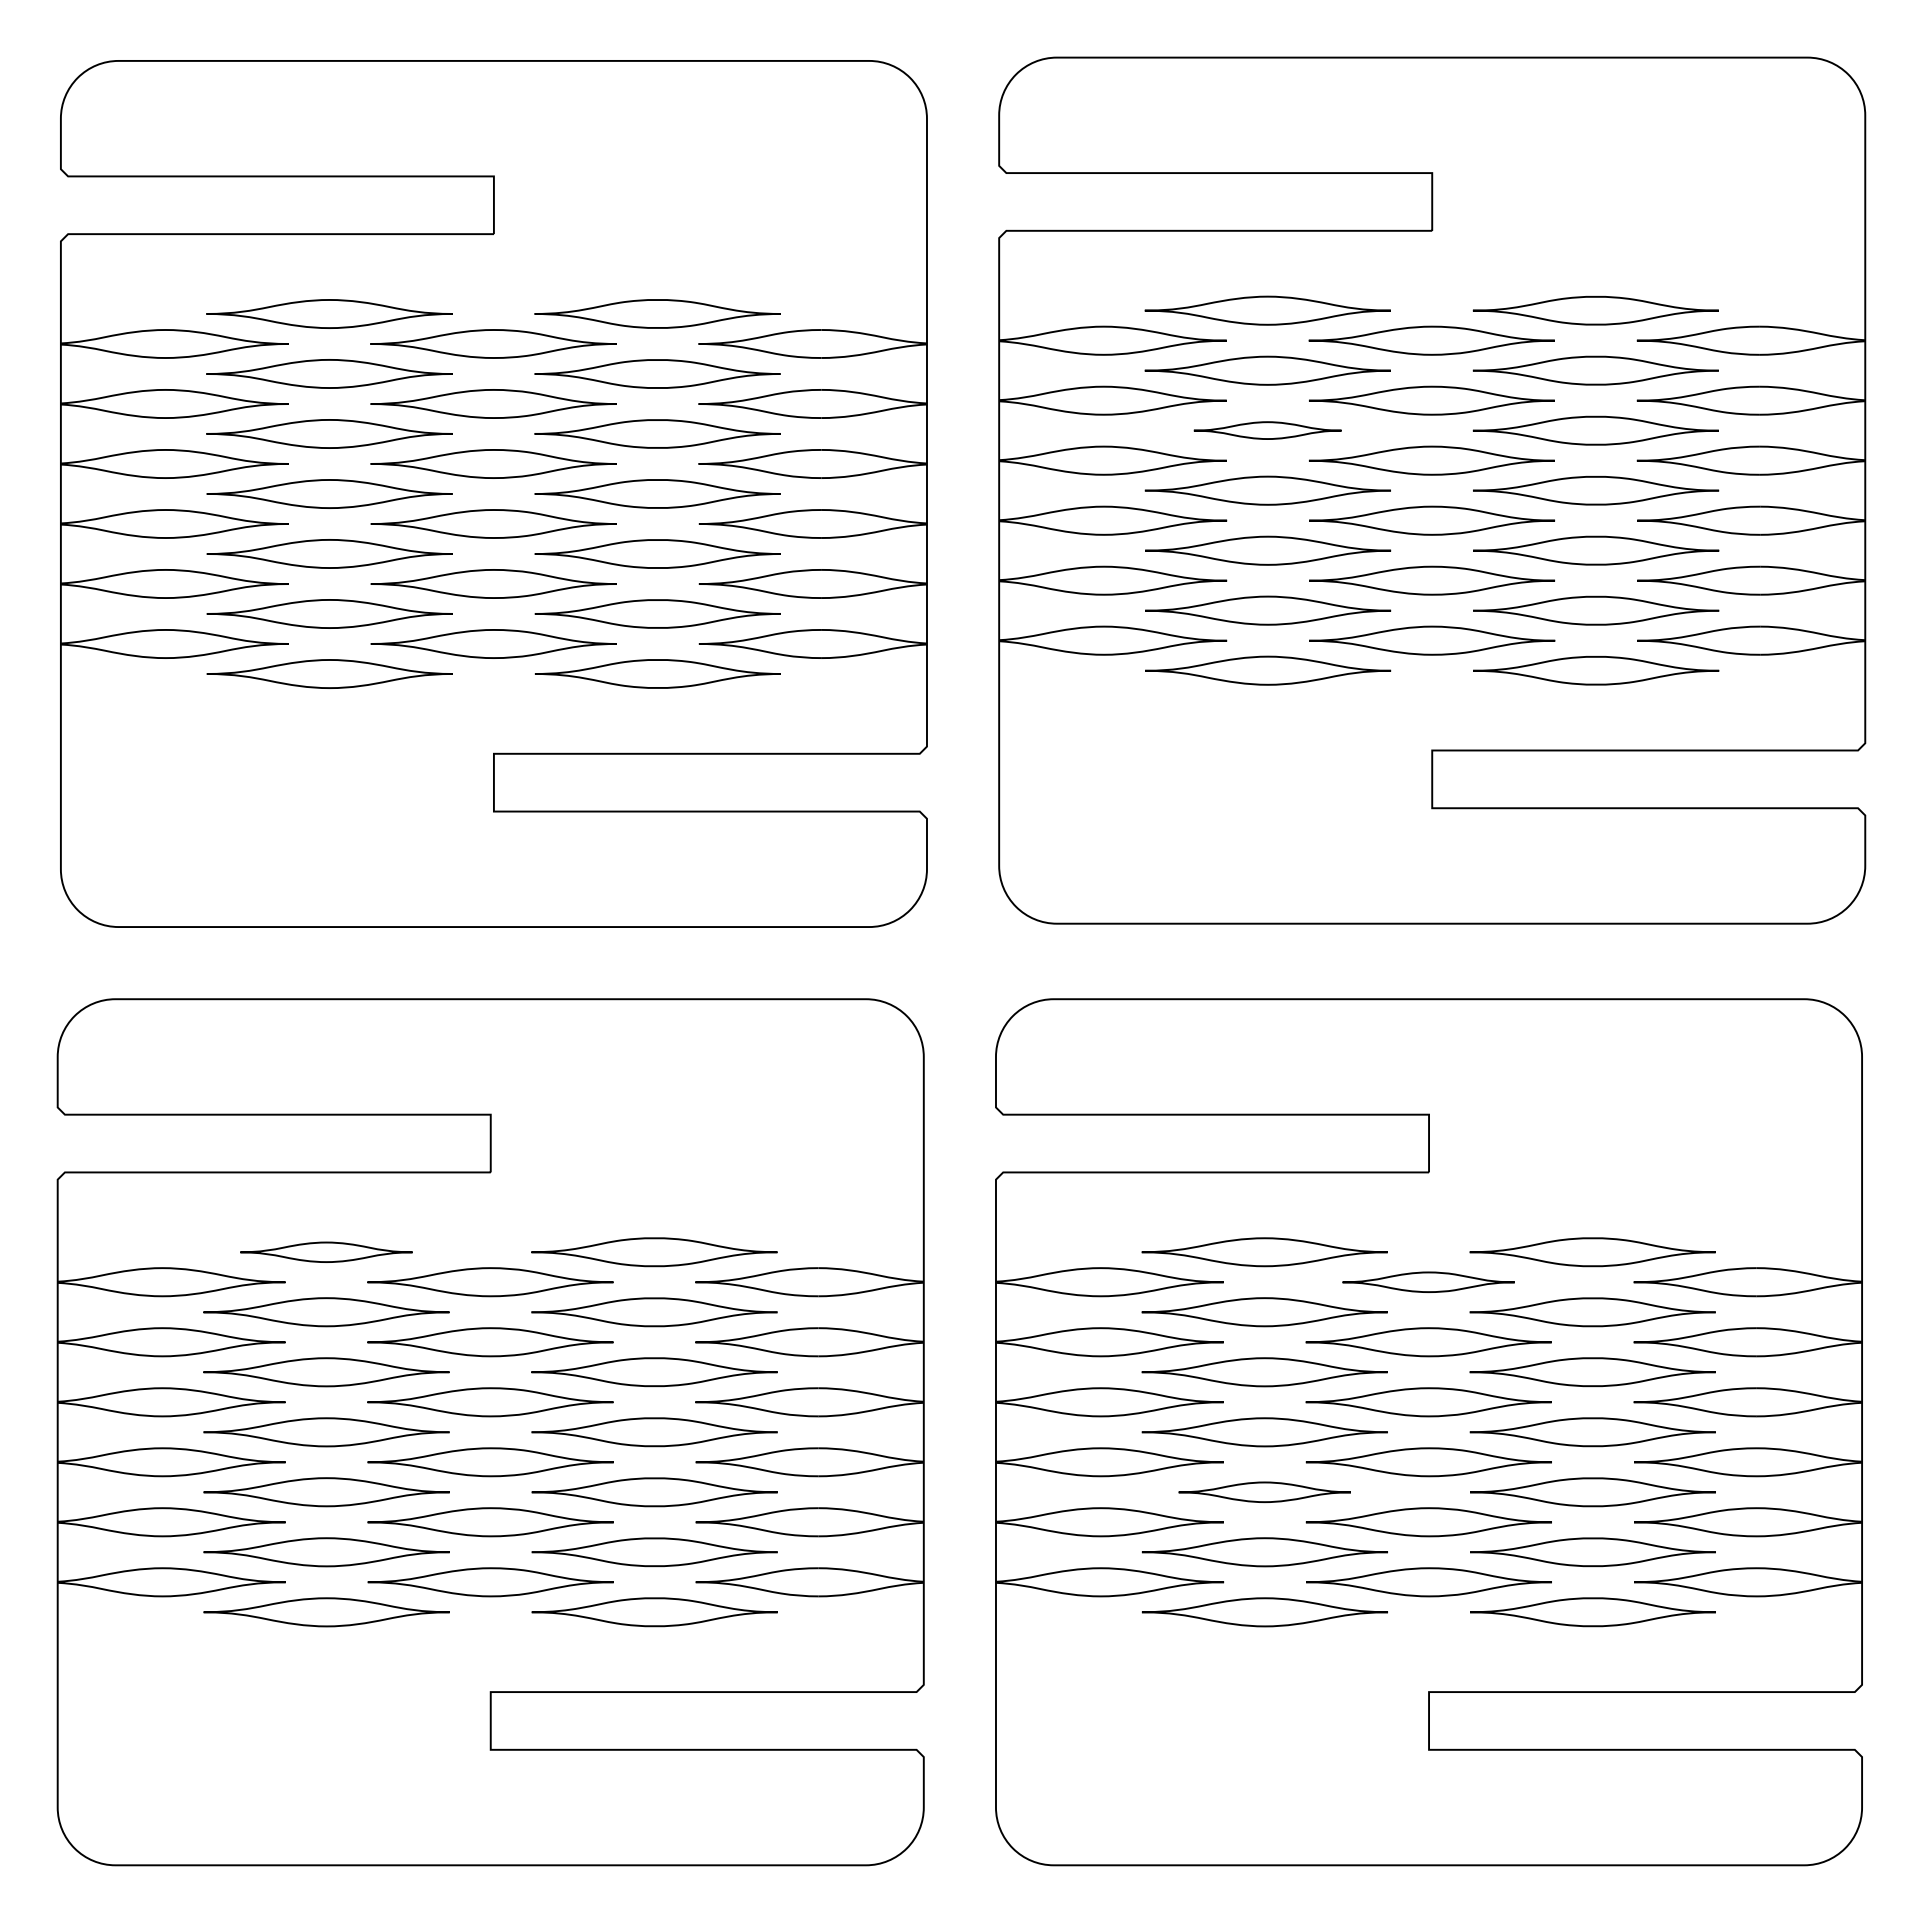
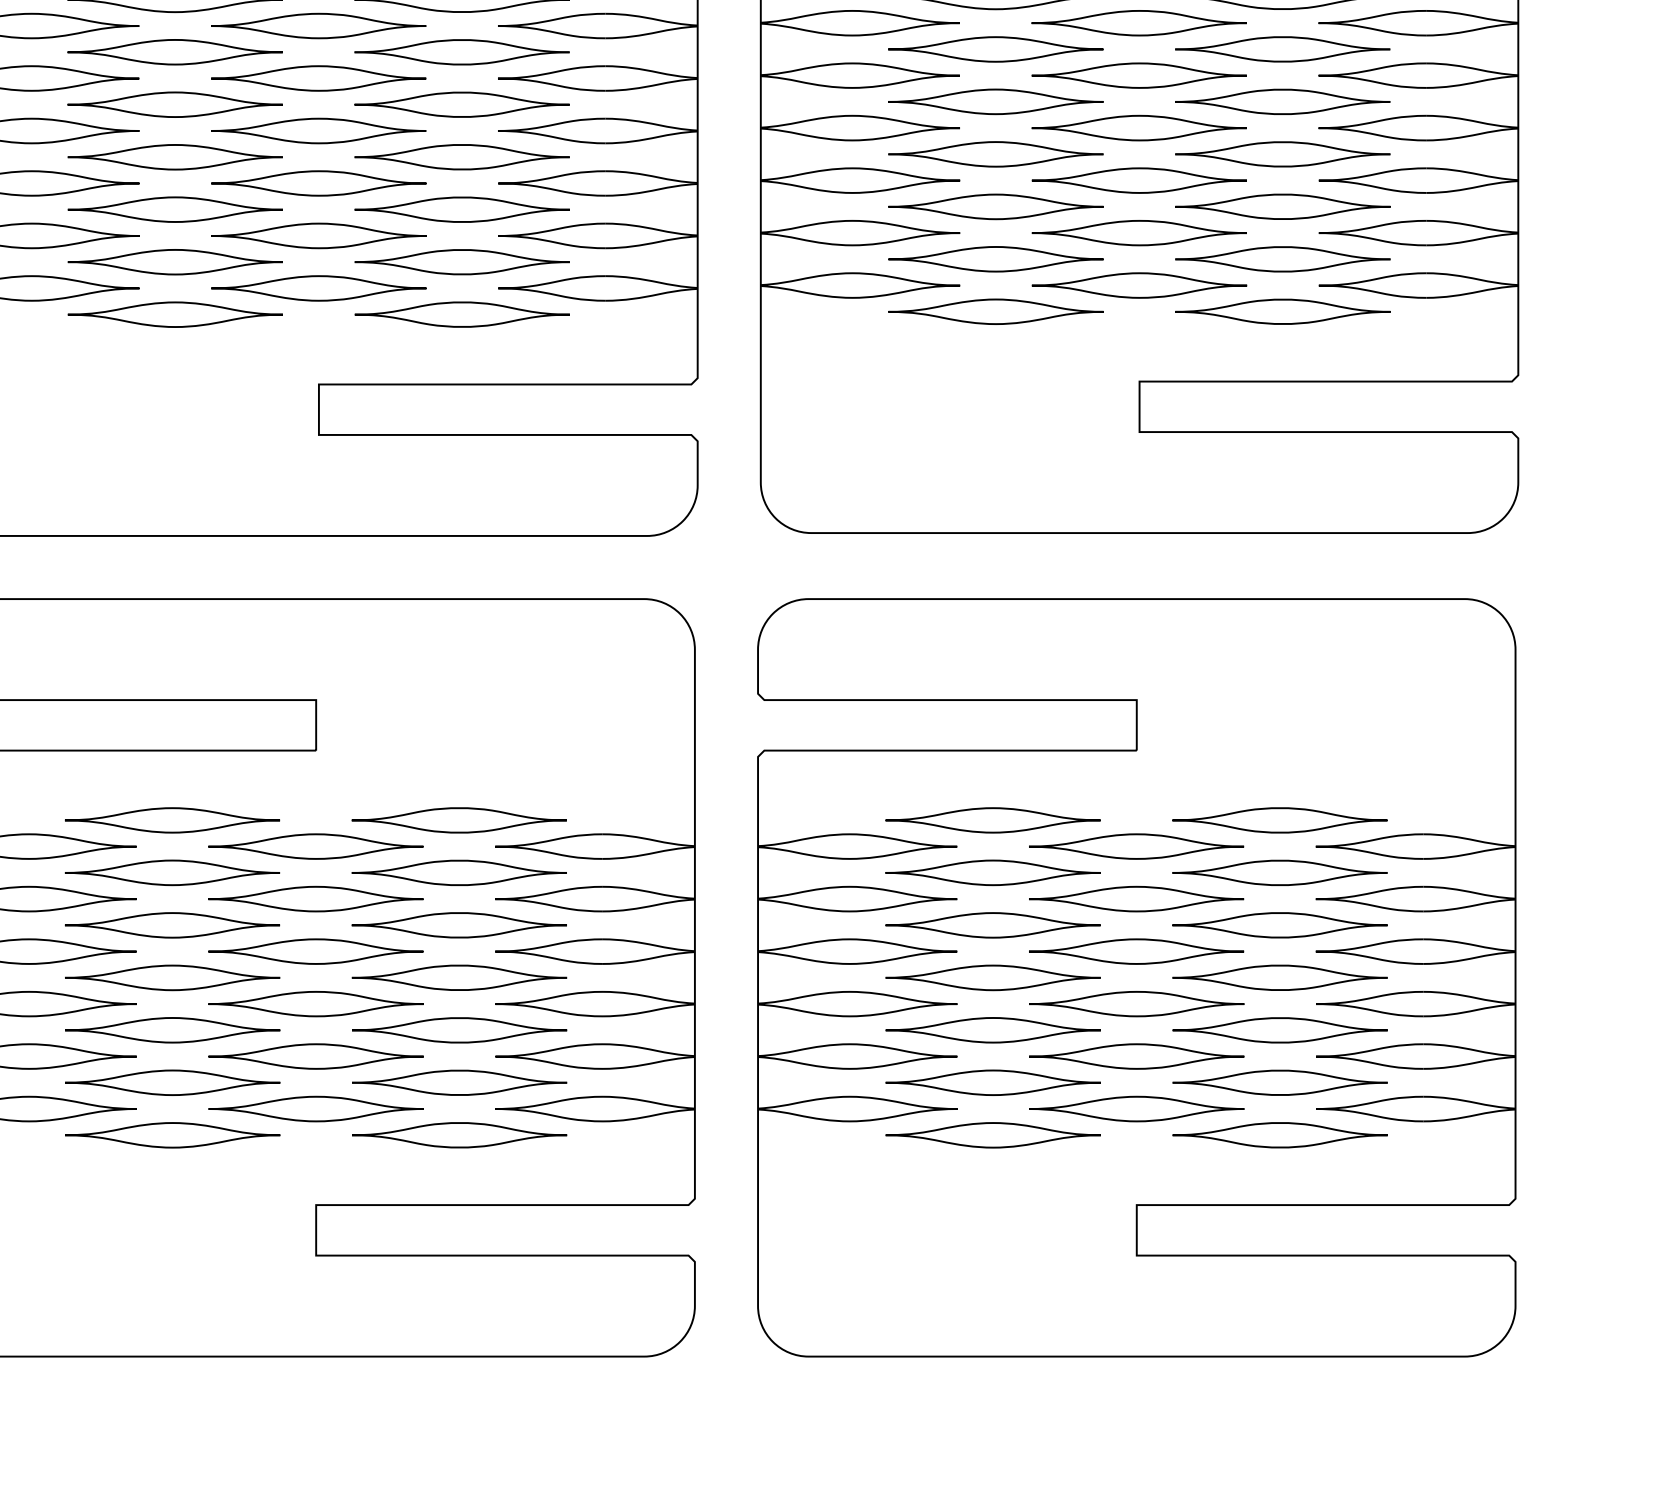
part: (1267, 430) -> (995, 101), size x1.67
part: (326, 1252) -> (172, 820), size x1.43
part: (1428, 1282) -> (1136, 846), size x1.43
part: (1264, 1492) -> (992, 1030), size x1.43

